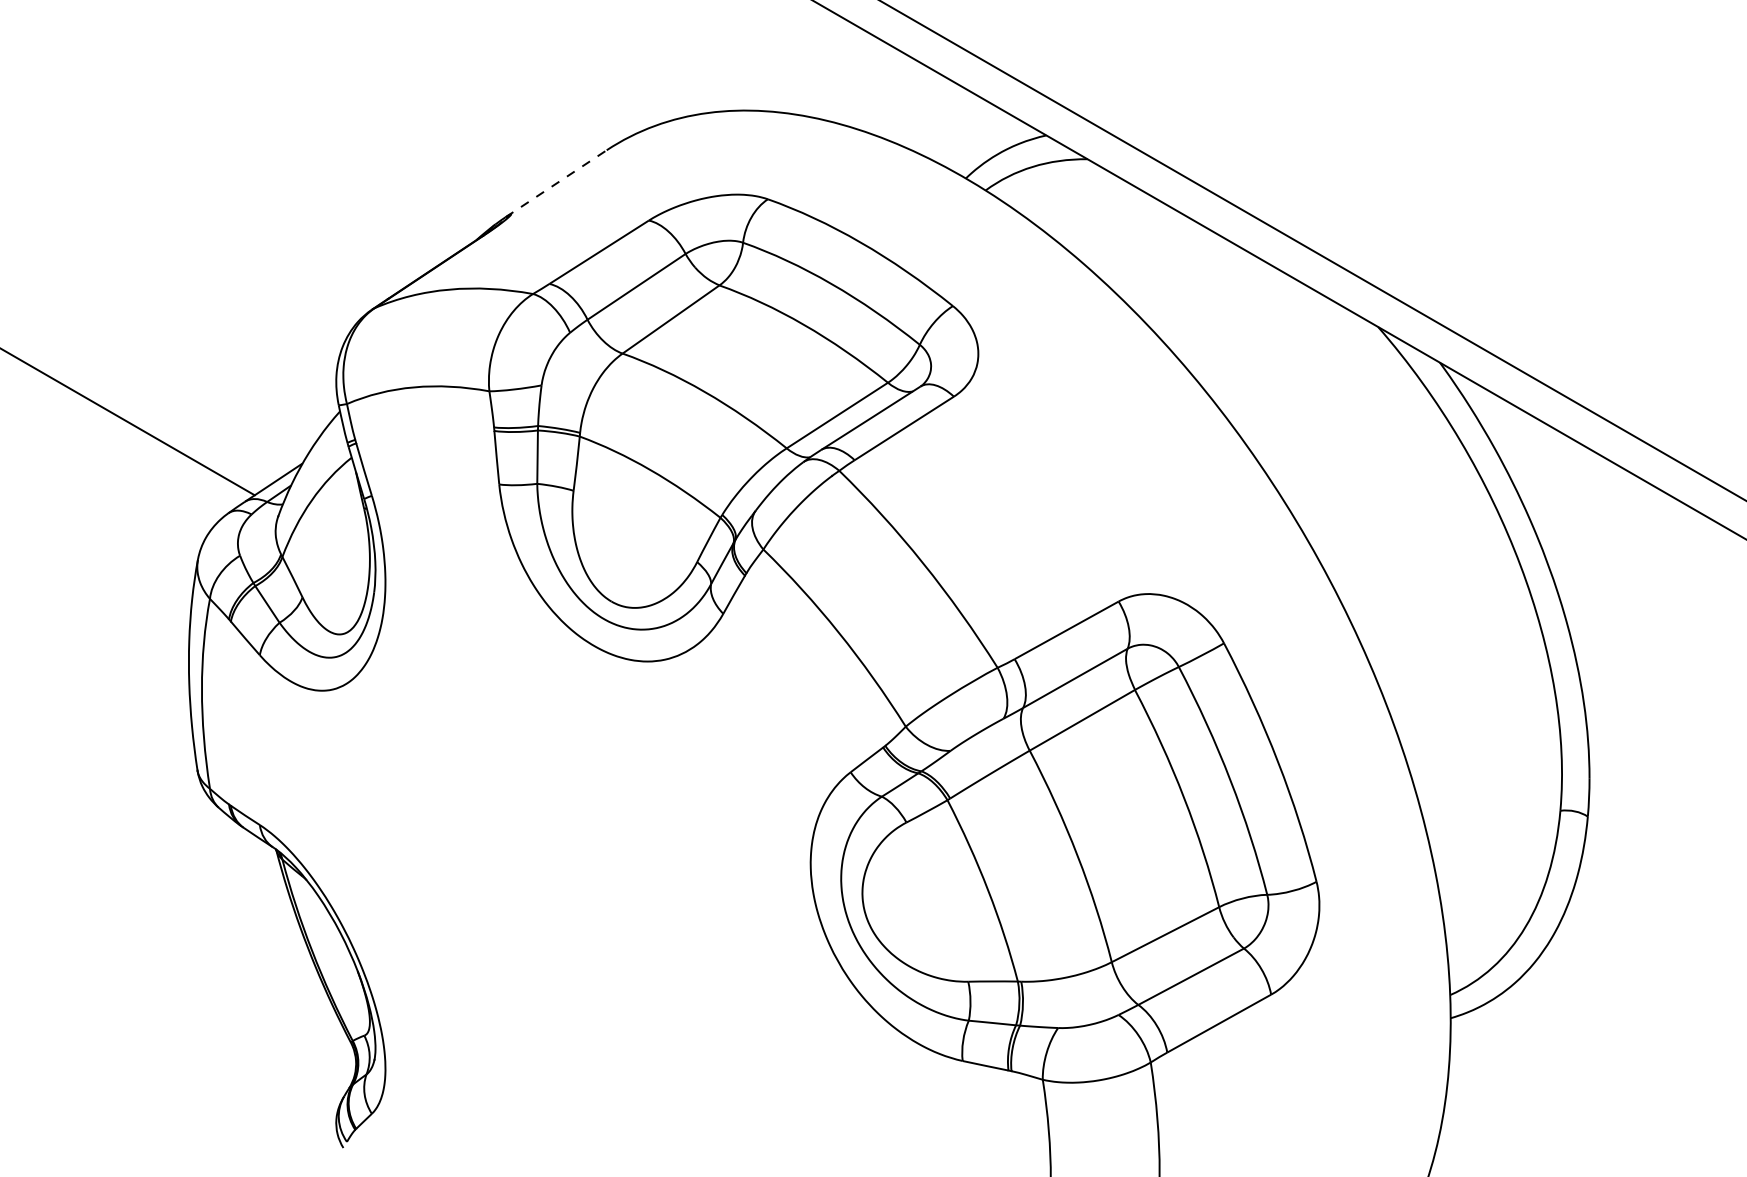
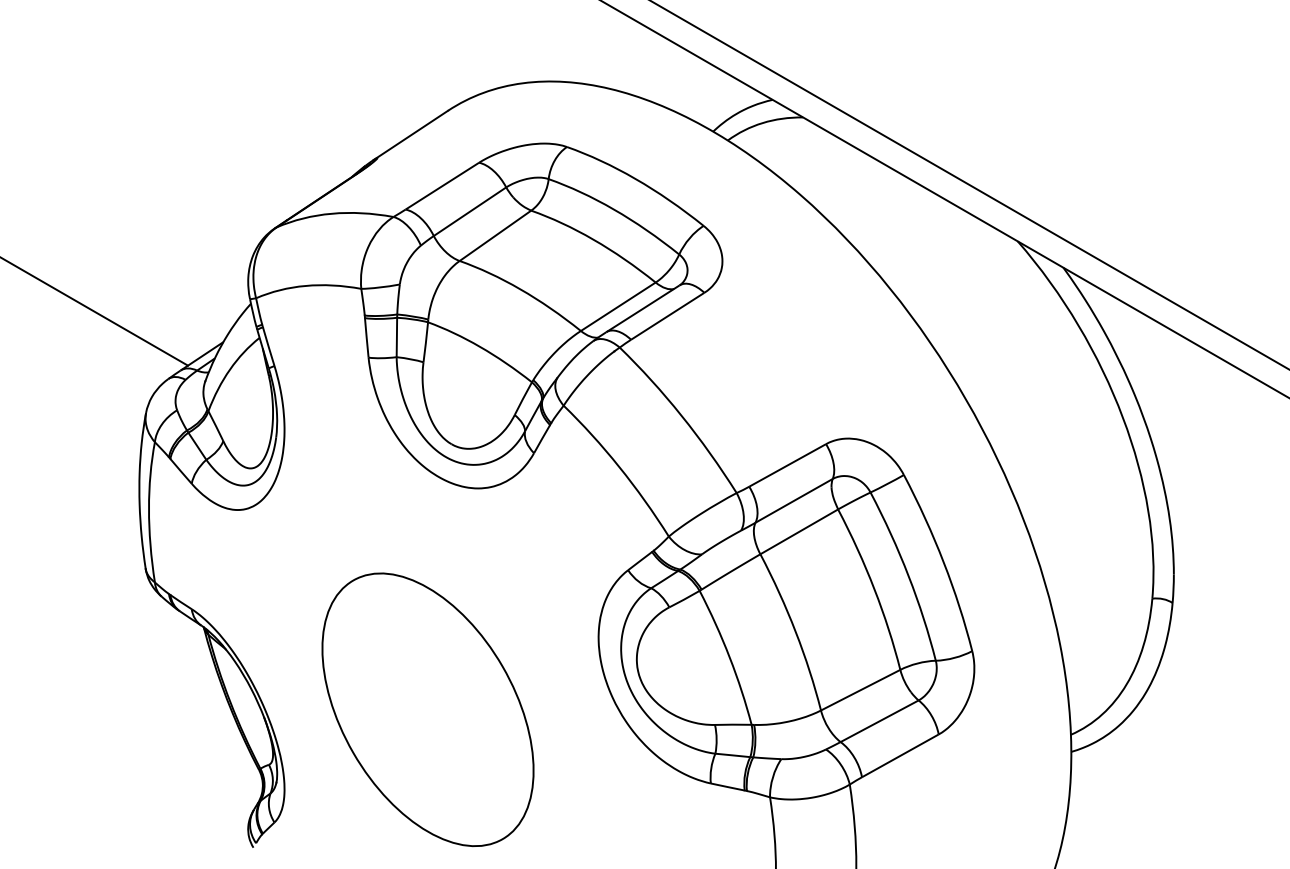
line: (556, 183) -> (410, 135), dashed -> solid
part: (579, 960) -> (427, 709), added

